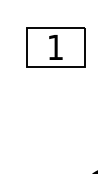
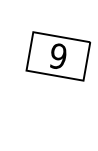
text: (55, 47) -> (58, 56), 1 -> 9

